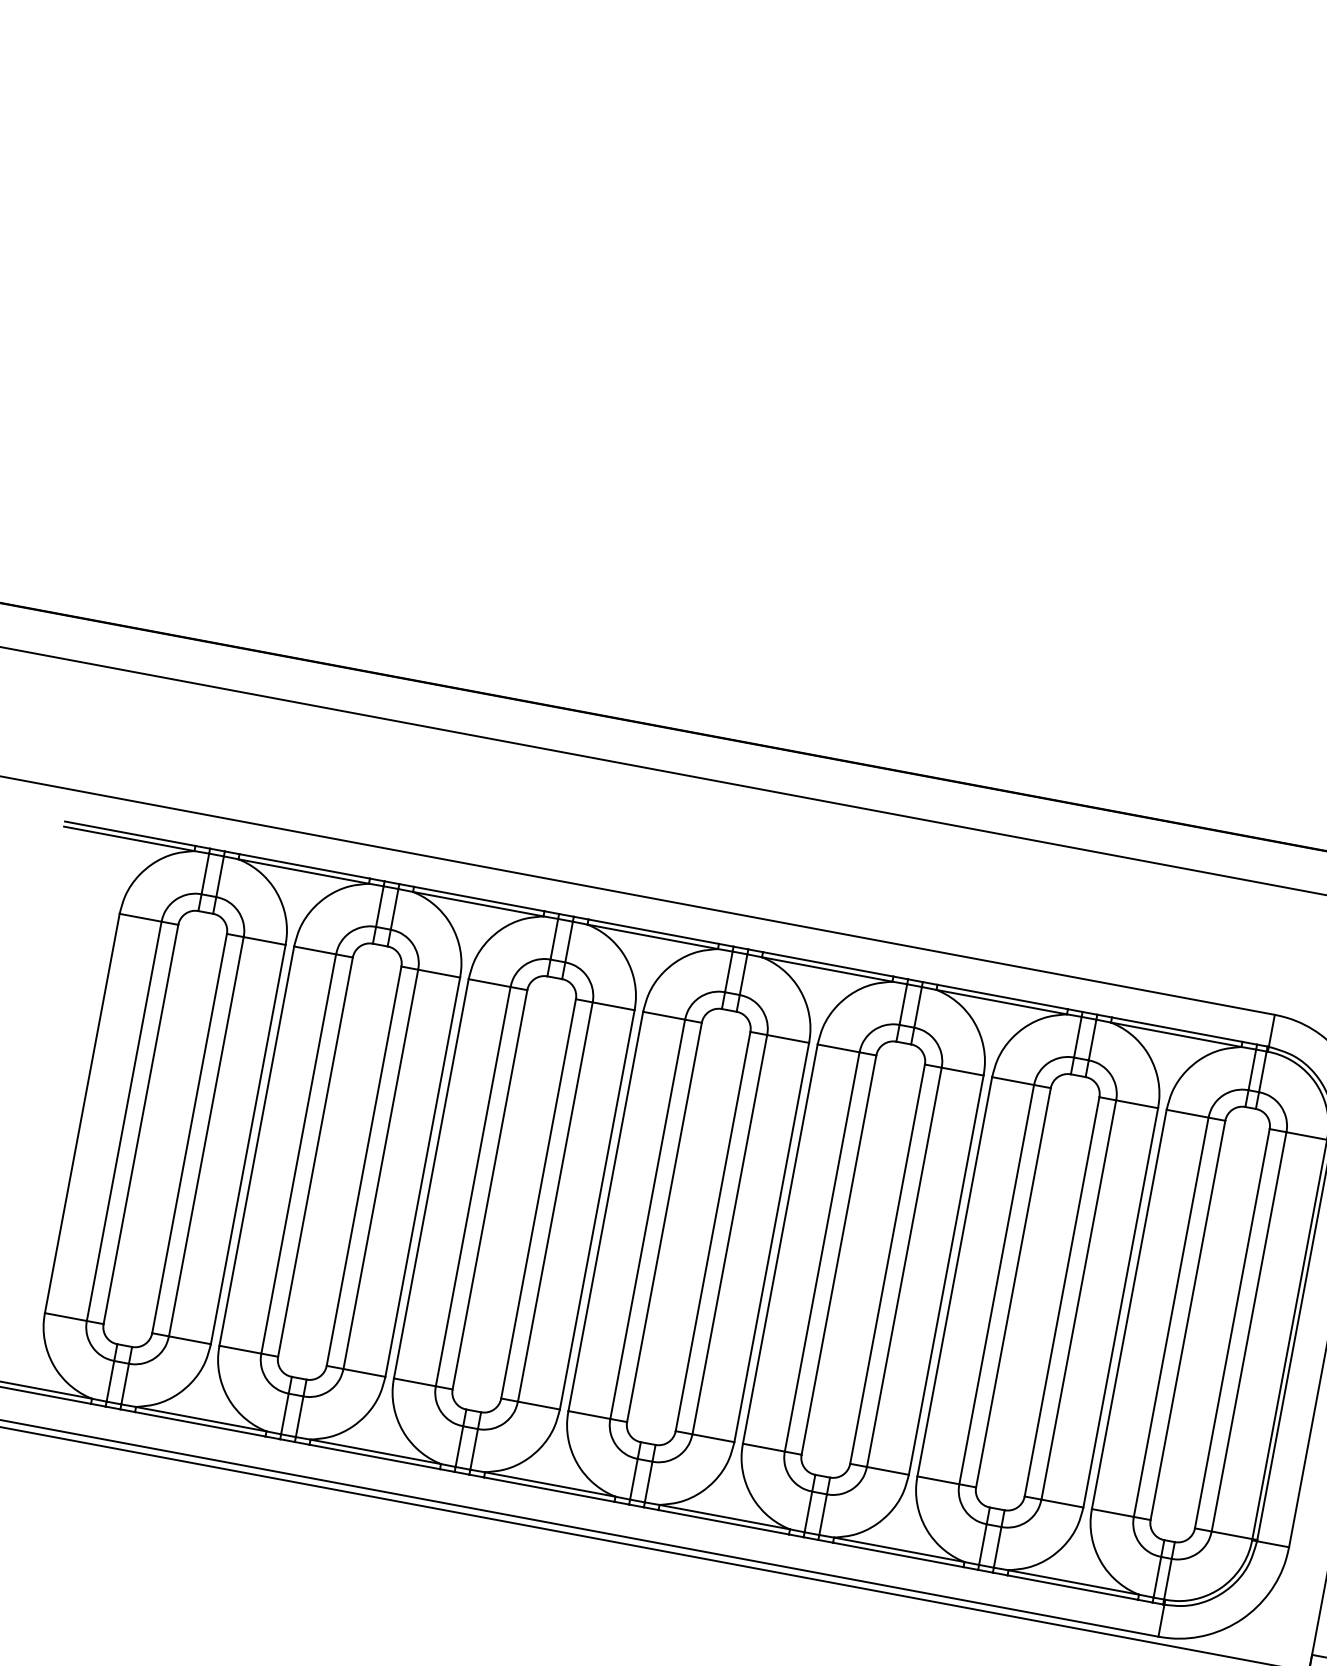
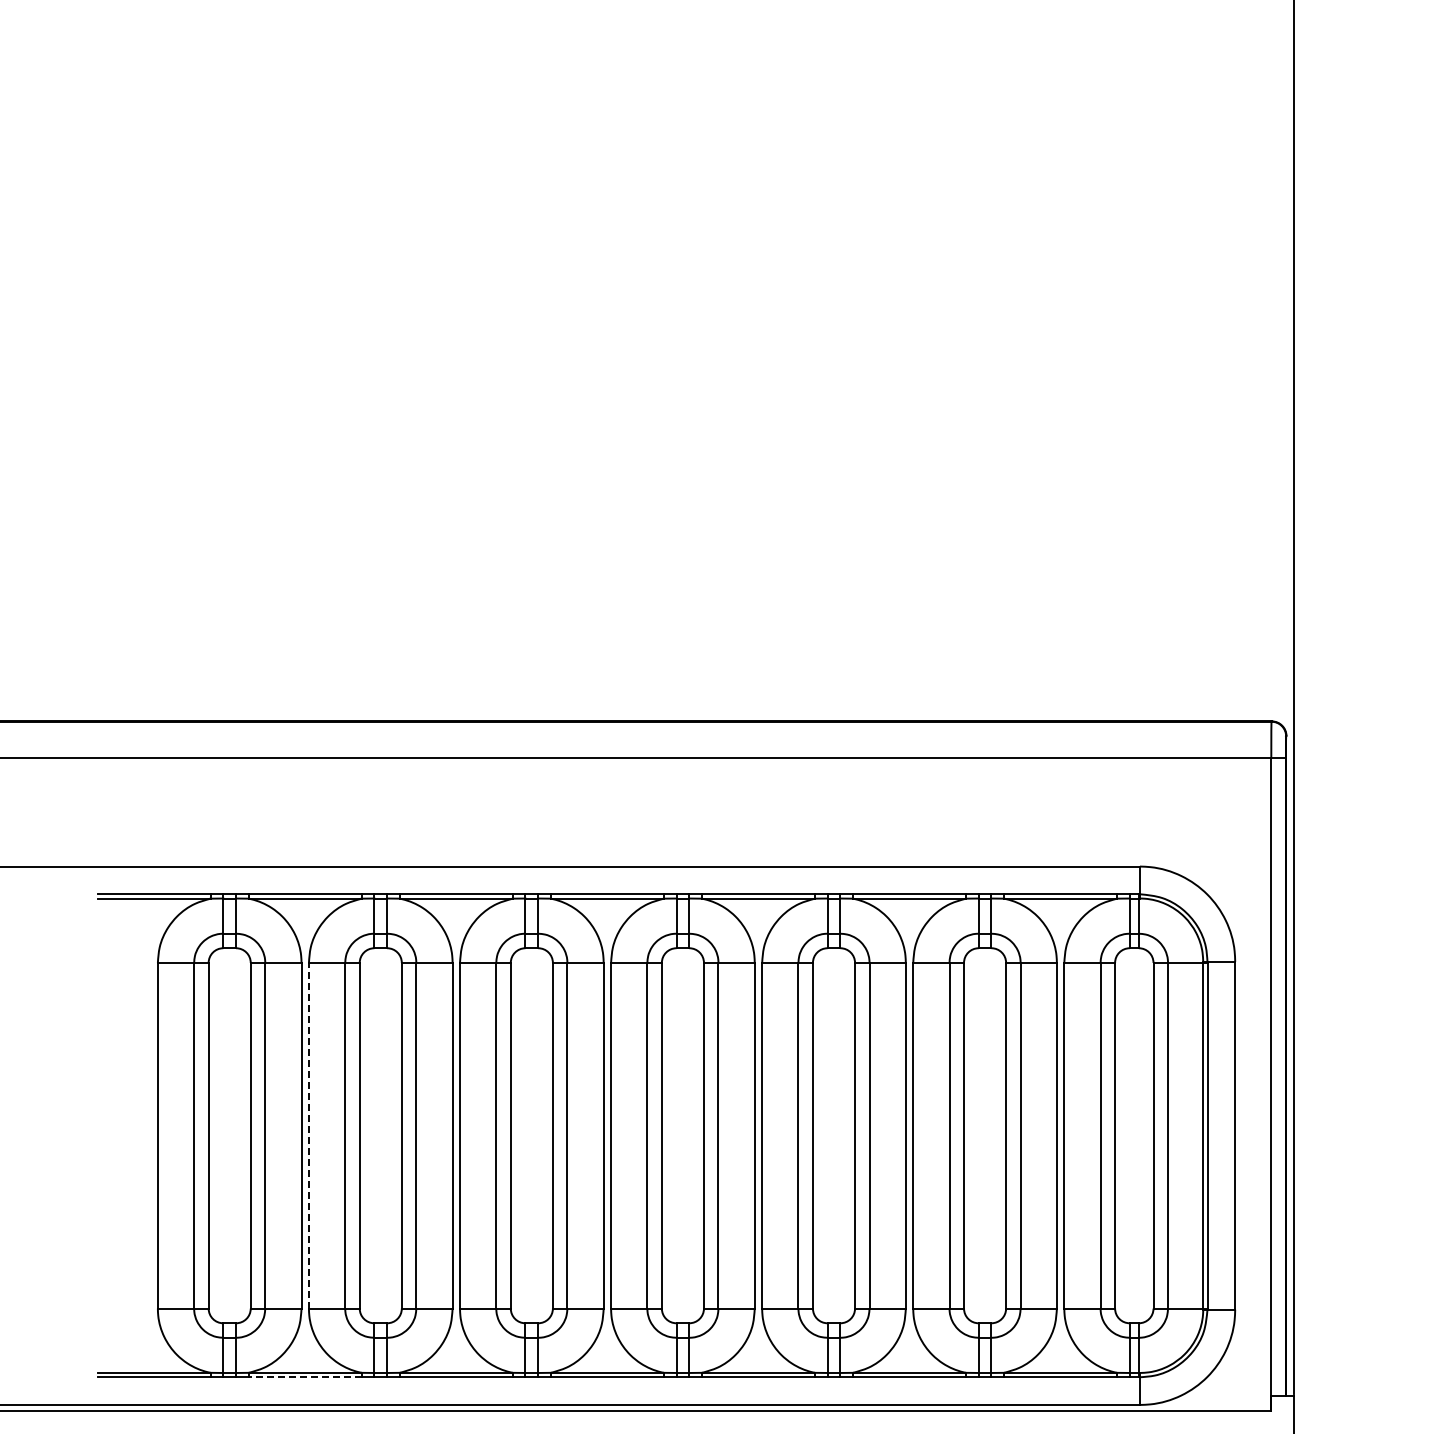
line: (256, 1145) -> (308, 1135), solid -> dashed
line: (199, 1424) -> (304, 1377), solid -> dashed

